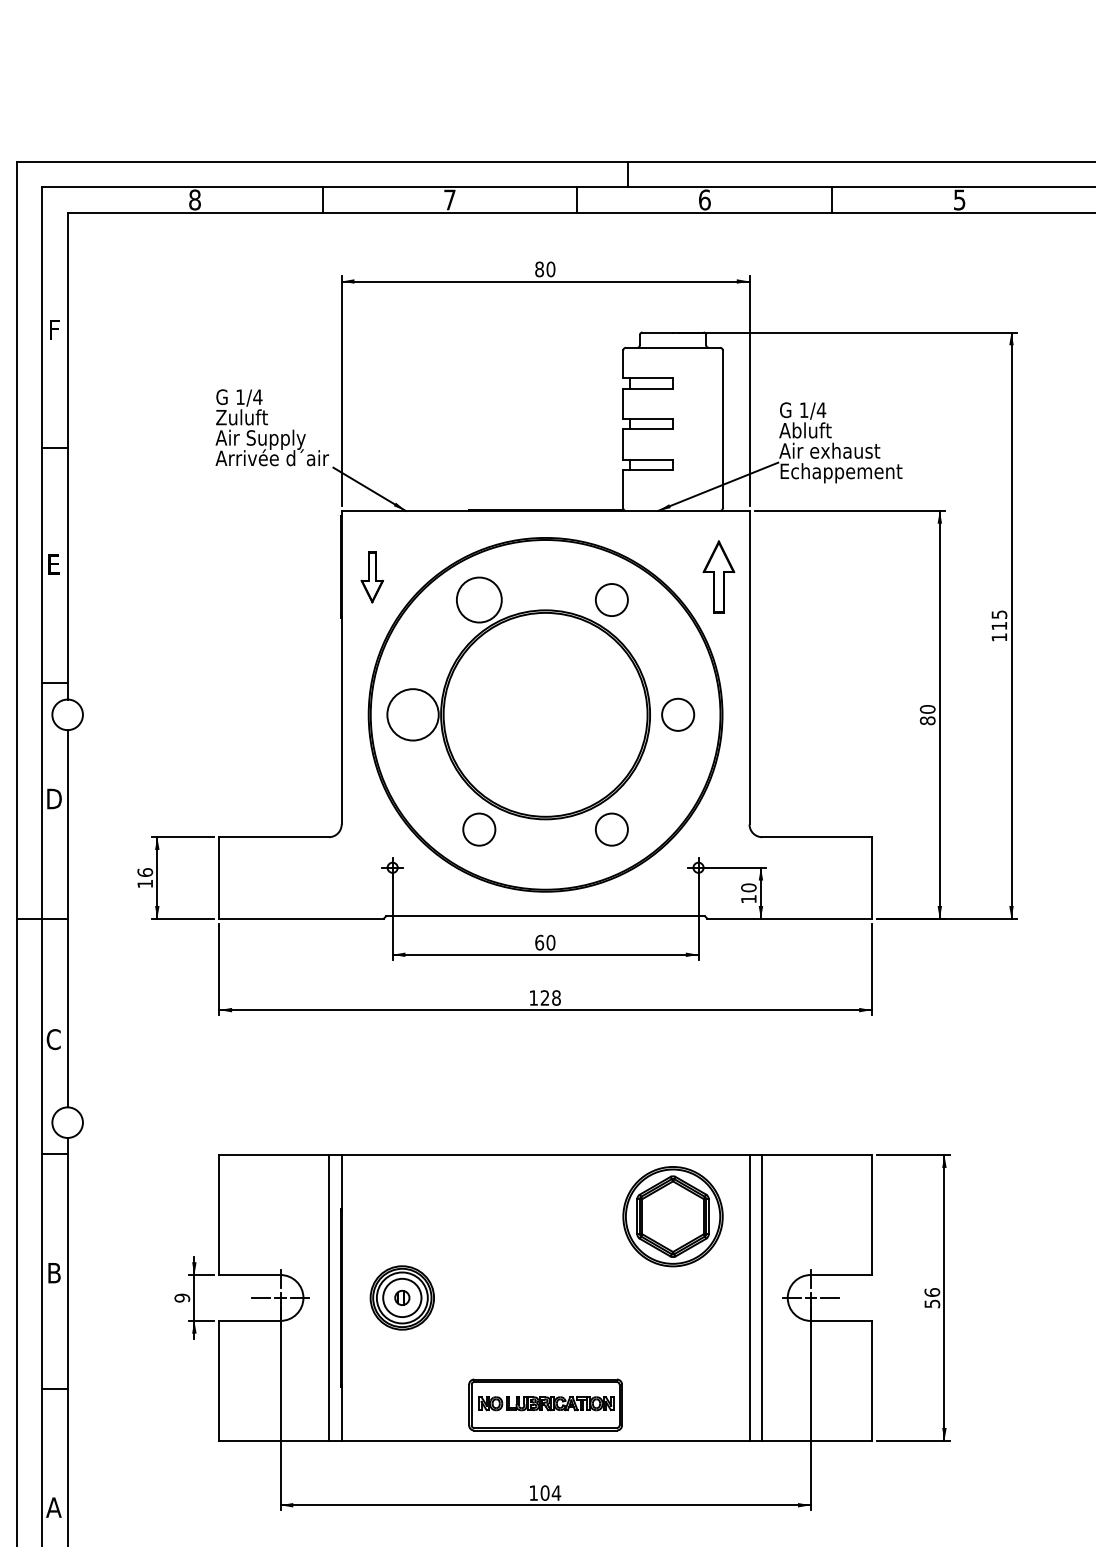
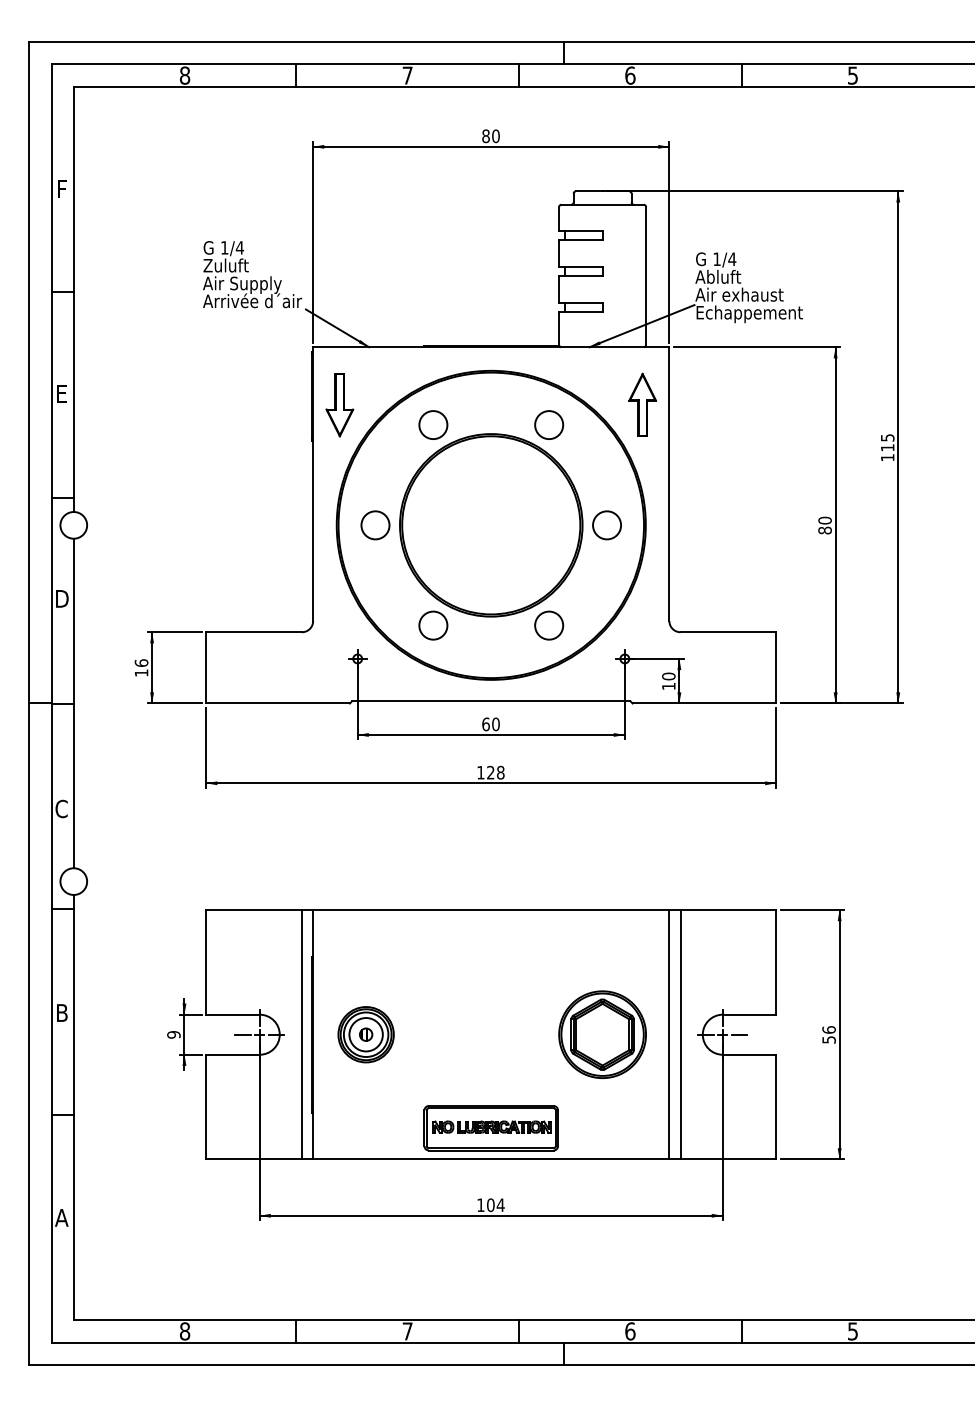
part: (371, 577) -> (339, 405), size x1.43
circle: (479, 600) -> (433, 425), size x0.71
circle: (413, 715) -> (375, 525), size x0.62
part: (672, 1216) -> (602, 1034), moved

